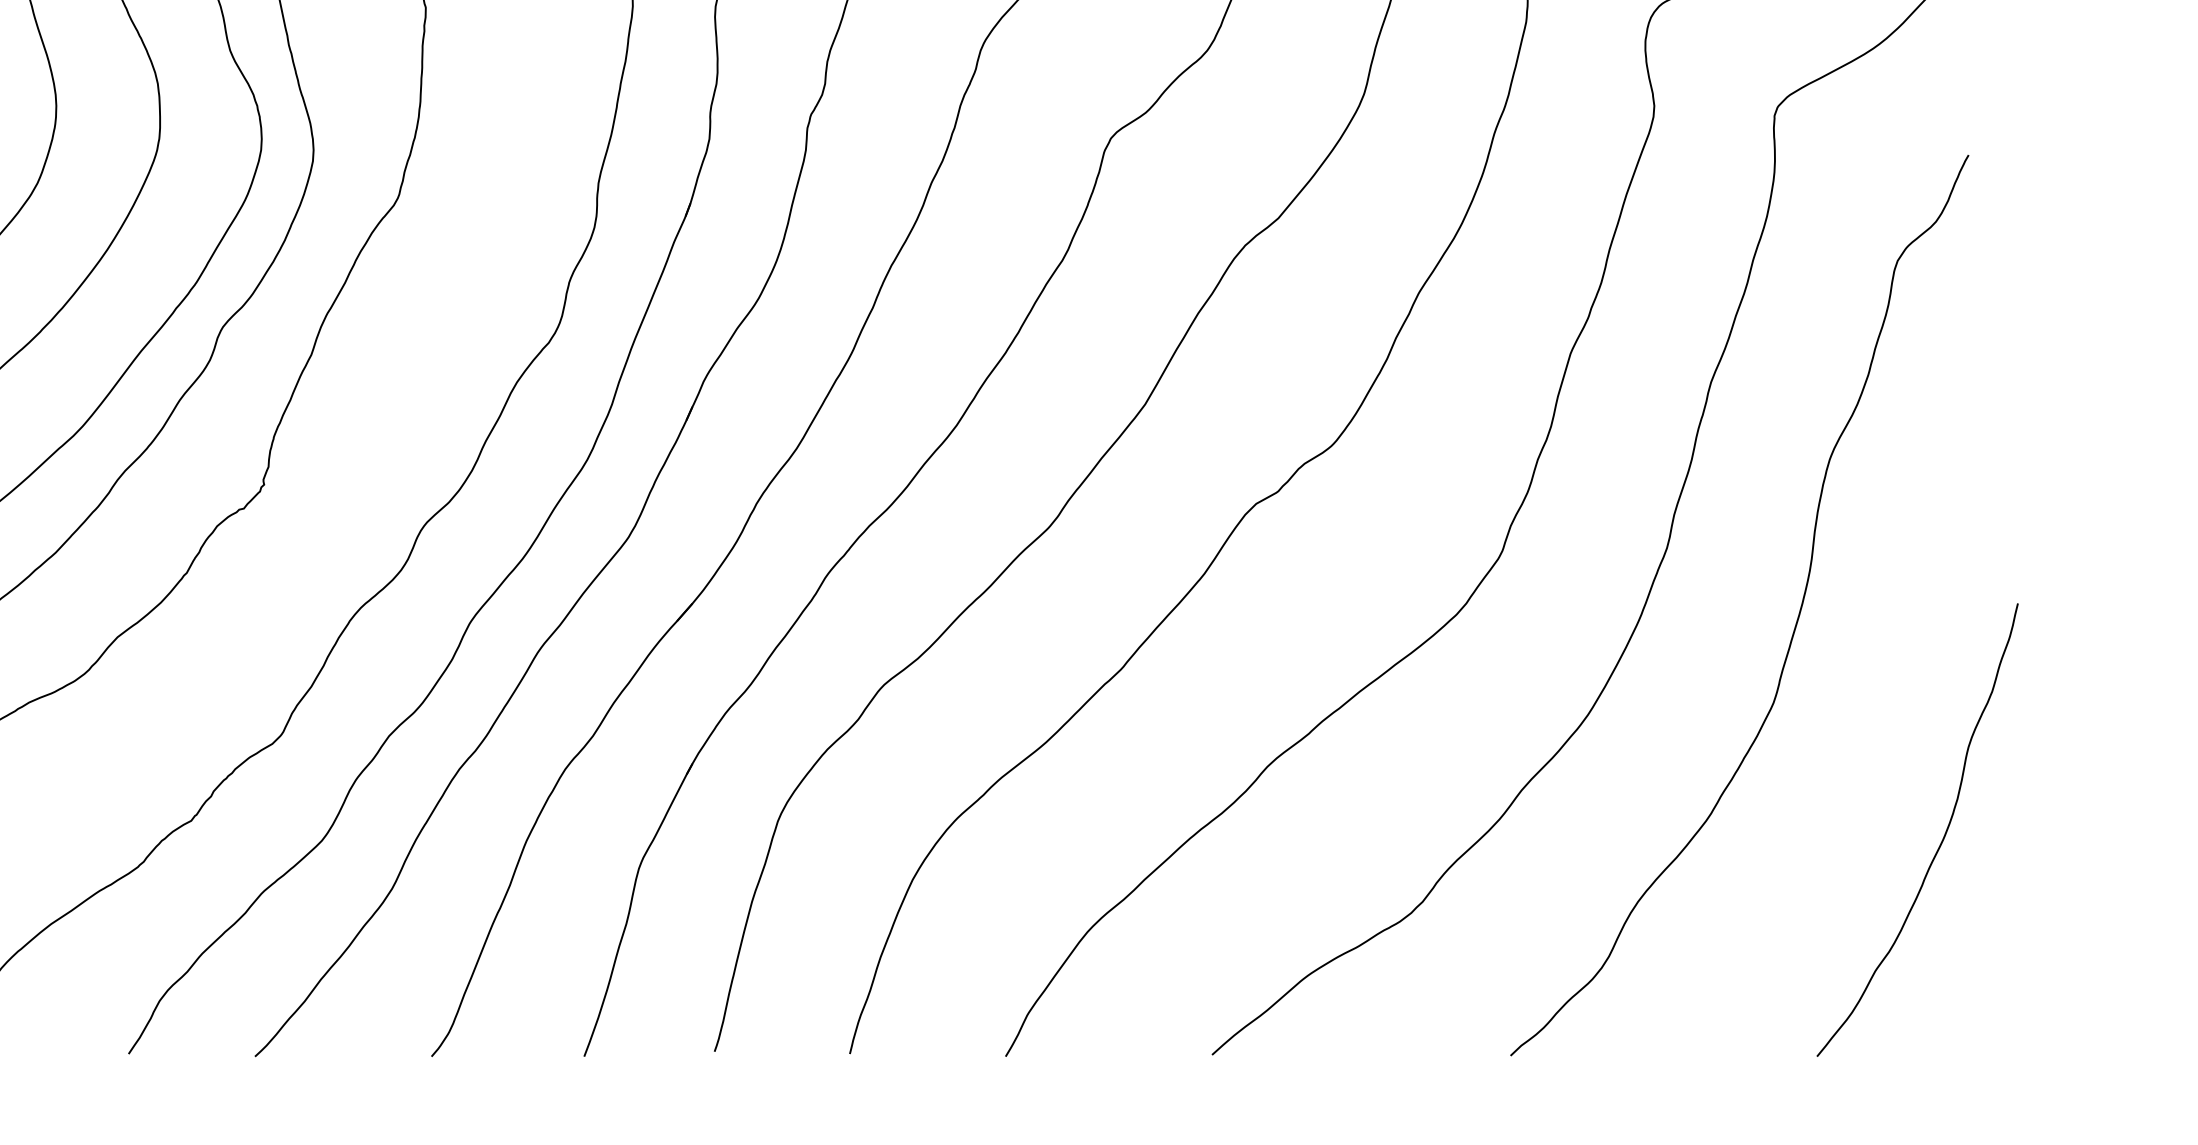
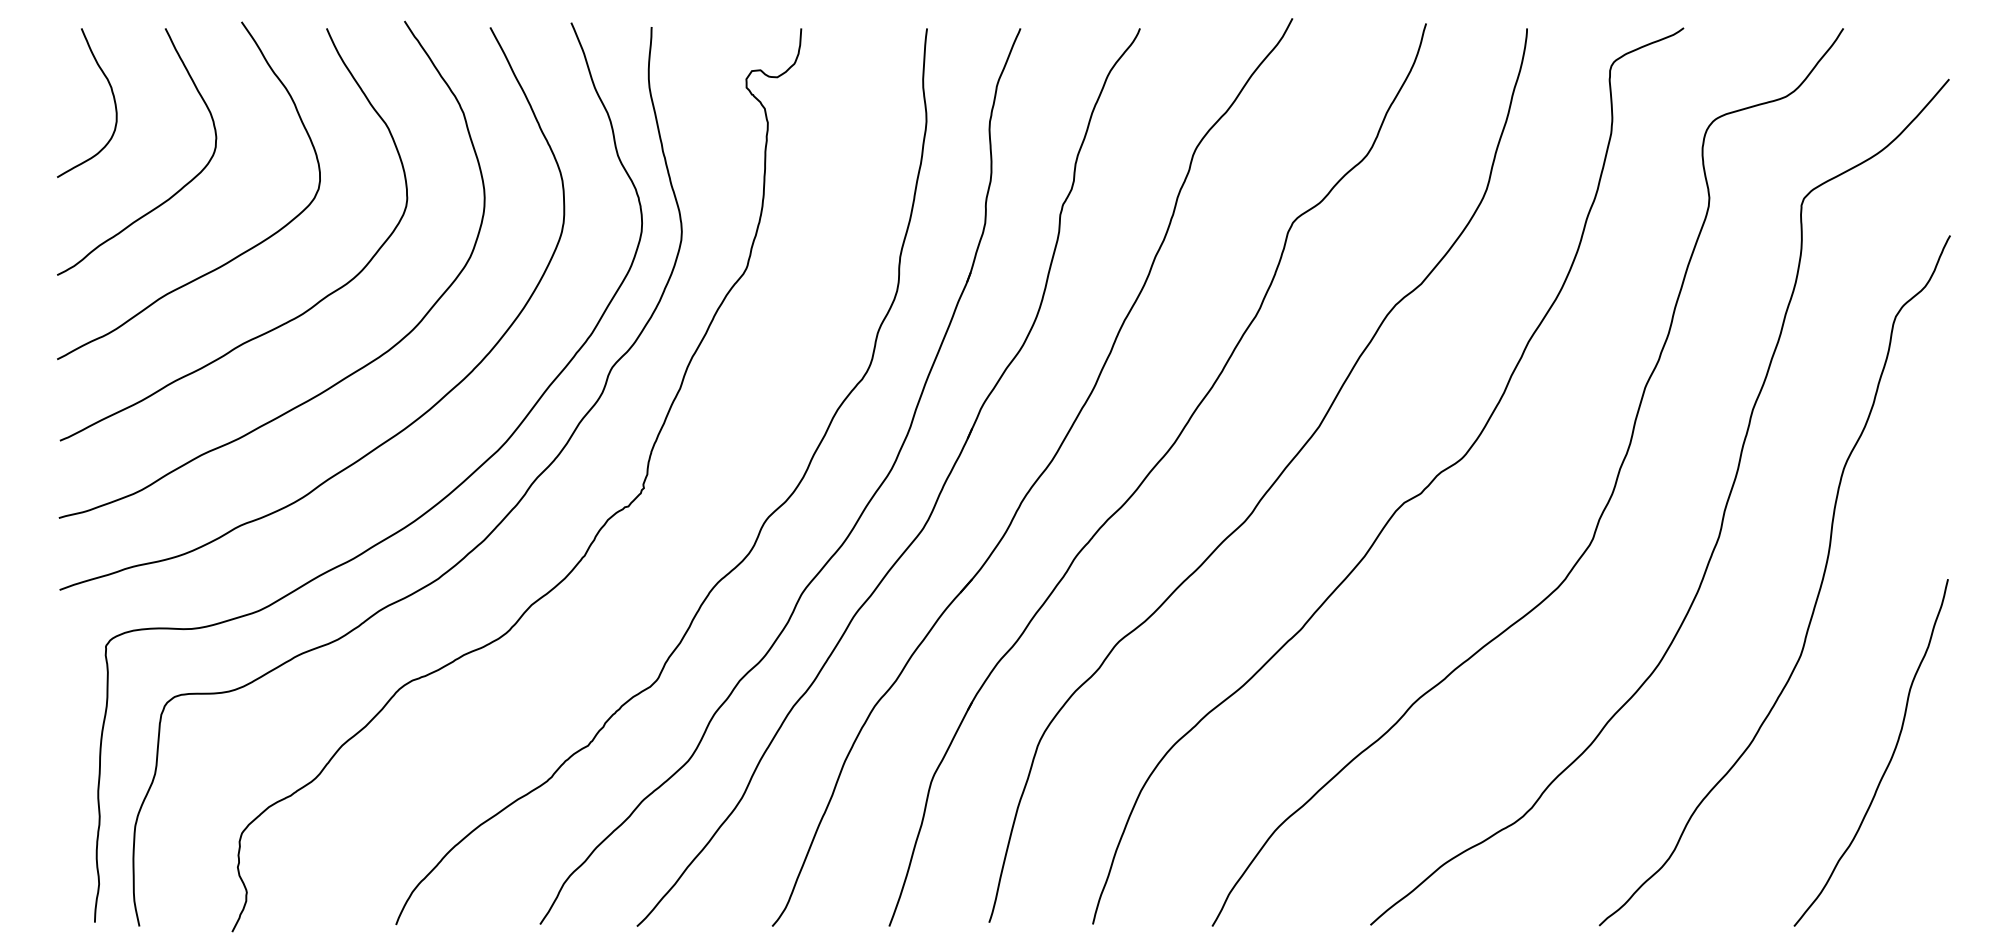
curve: (1940, 842) -> (1888, 762), moved

